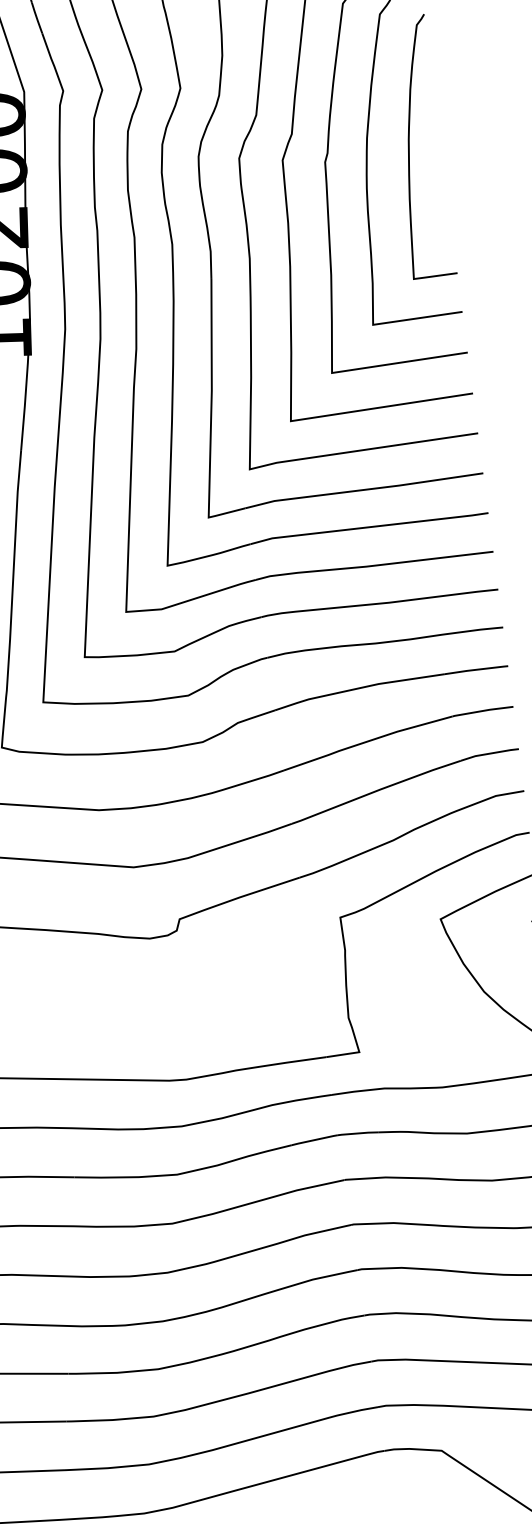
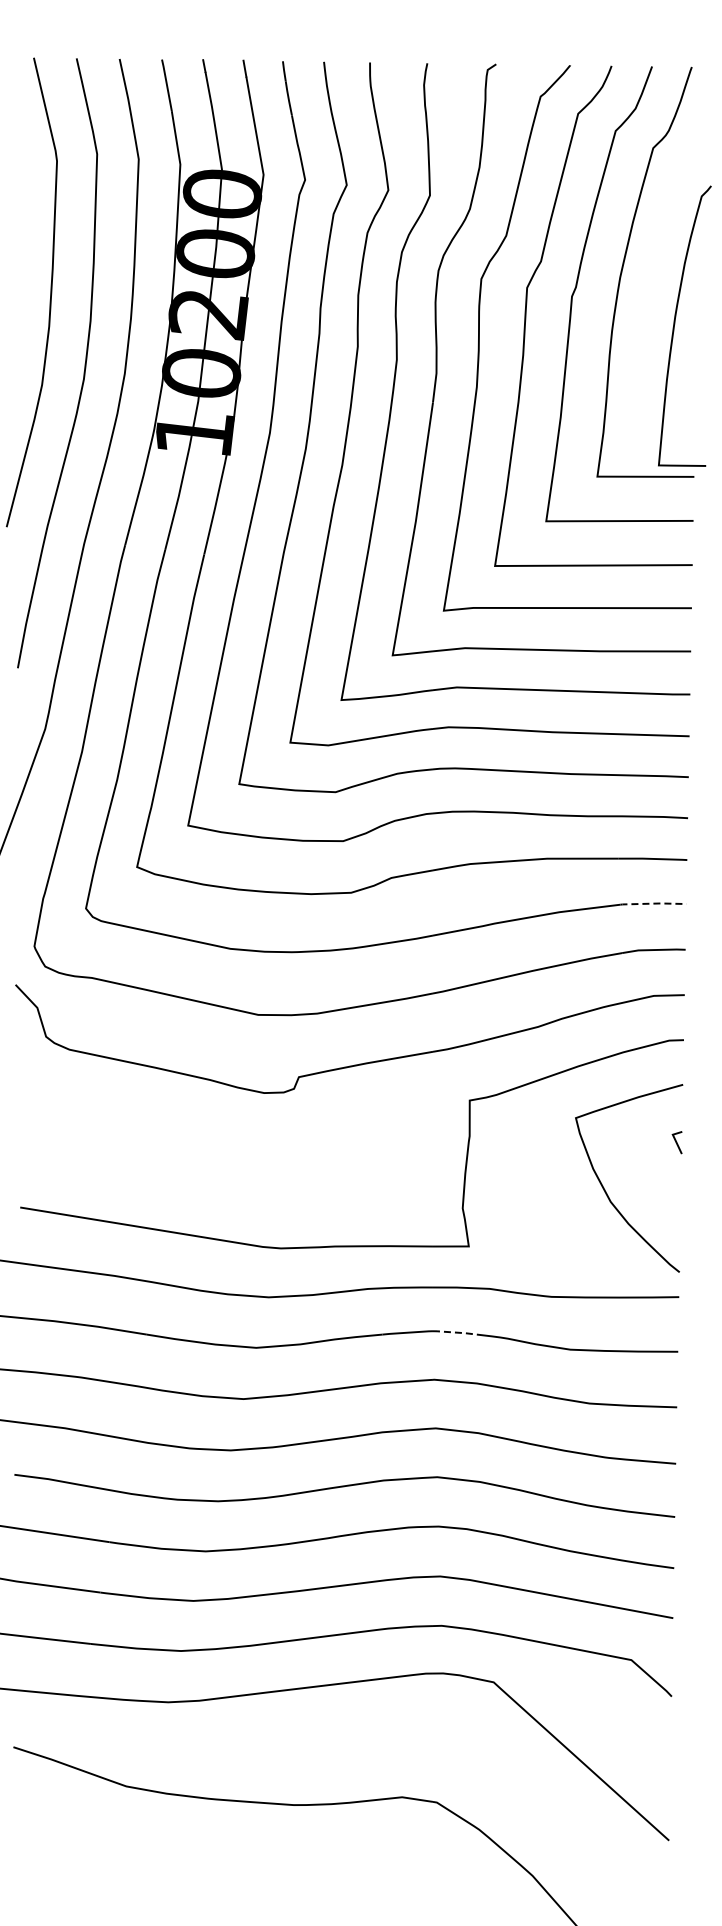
curve: (410, 146) -> (675, 324), moved
line: (482, 710) -> (653, 903), solid -> dashed
line: (357, 1133) -> (454, 1332), solid -> dashed

